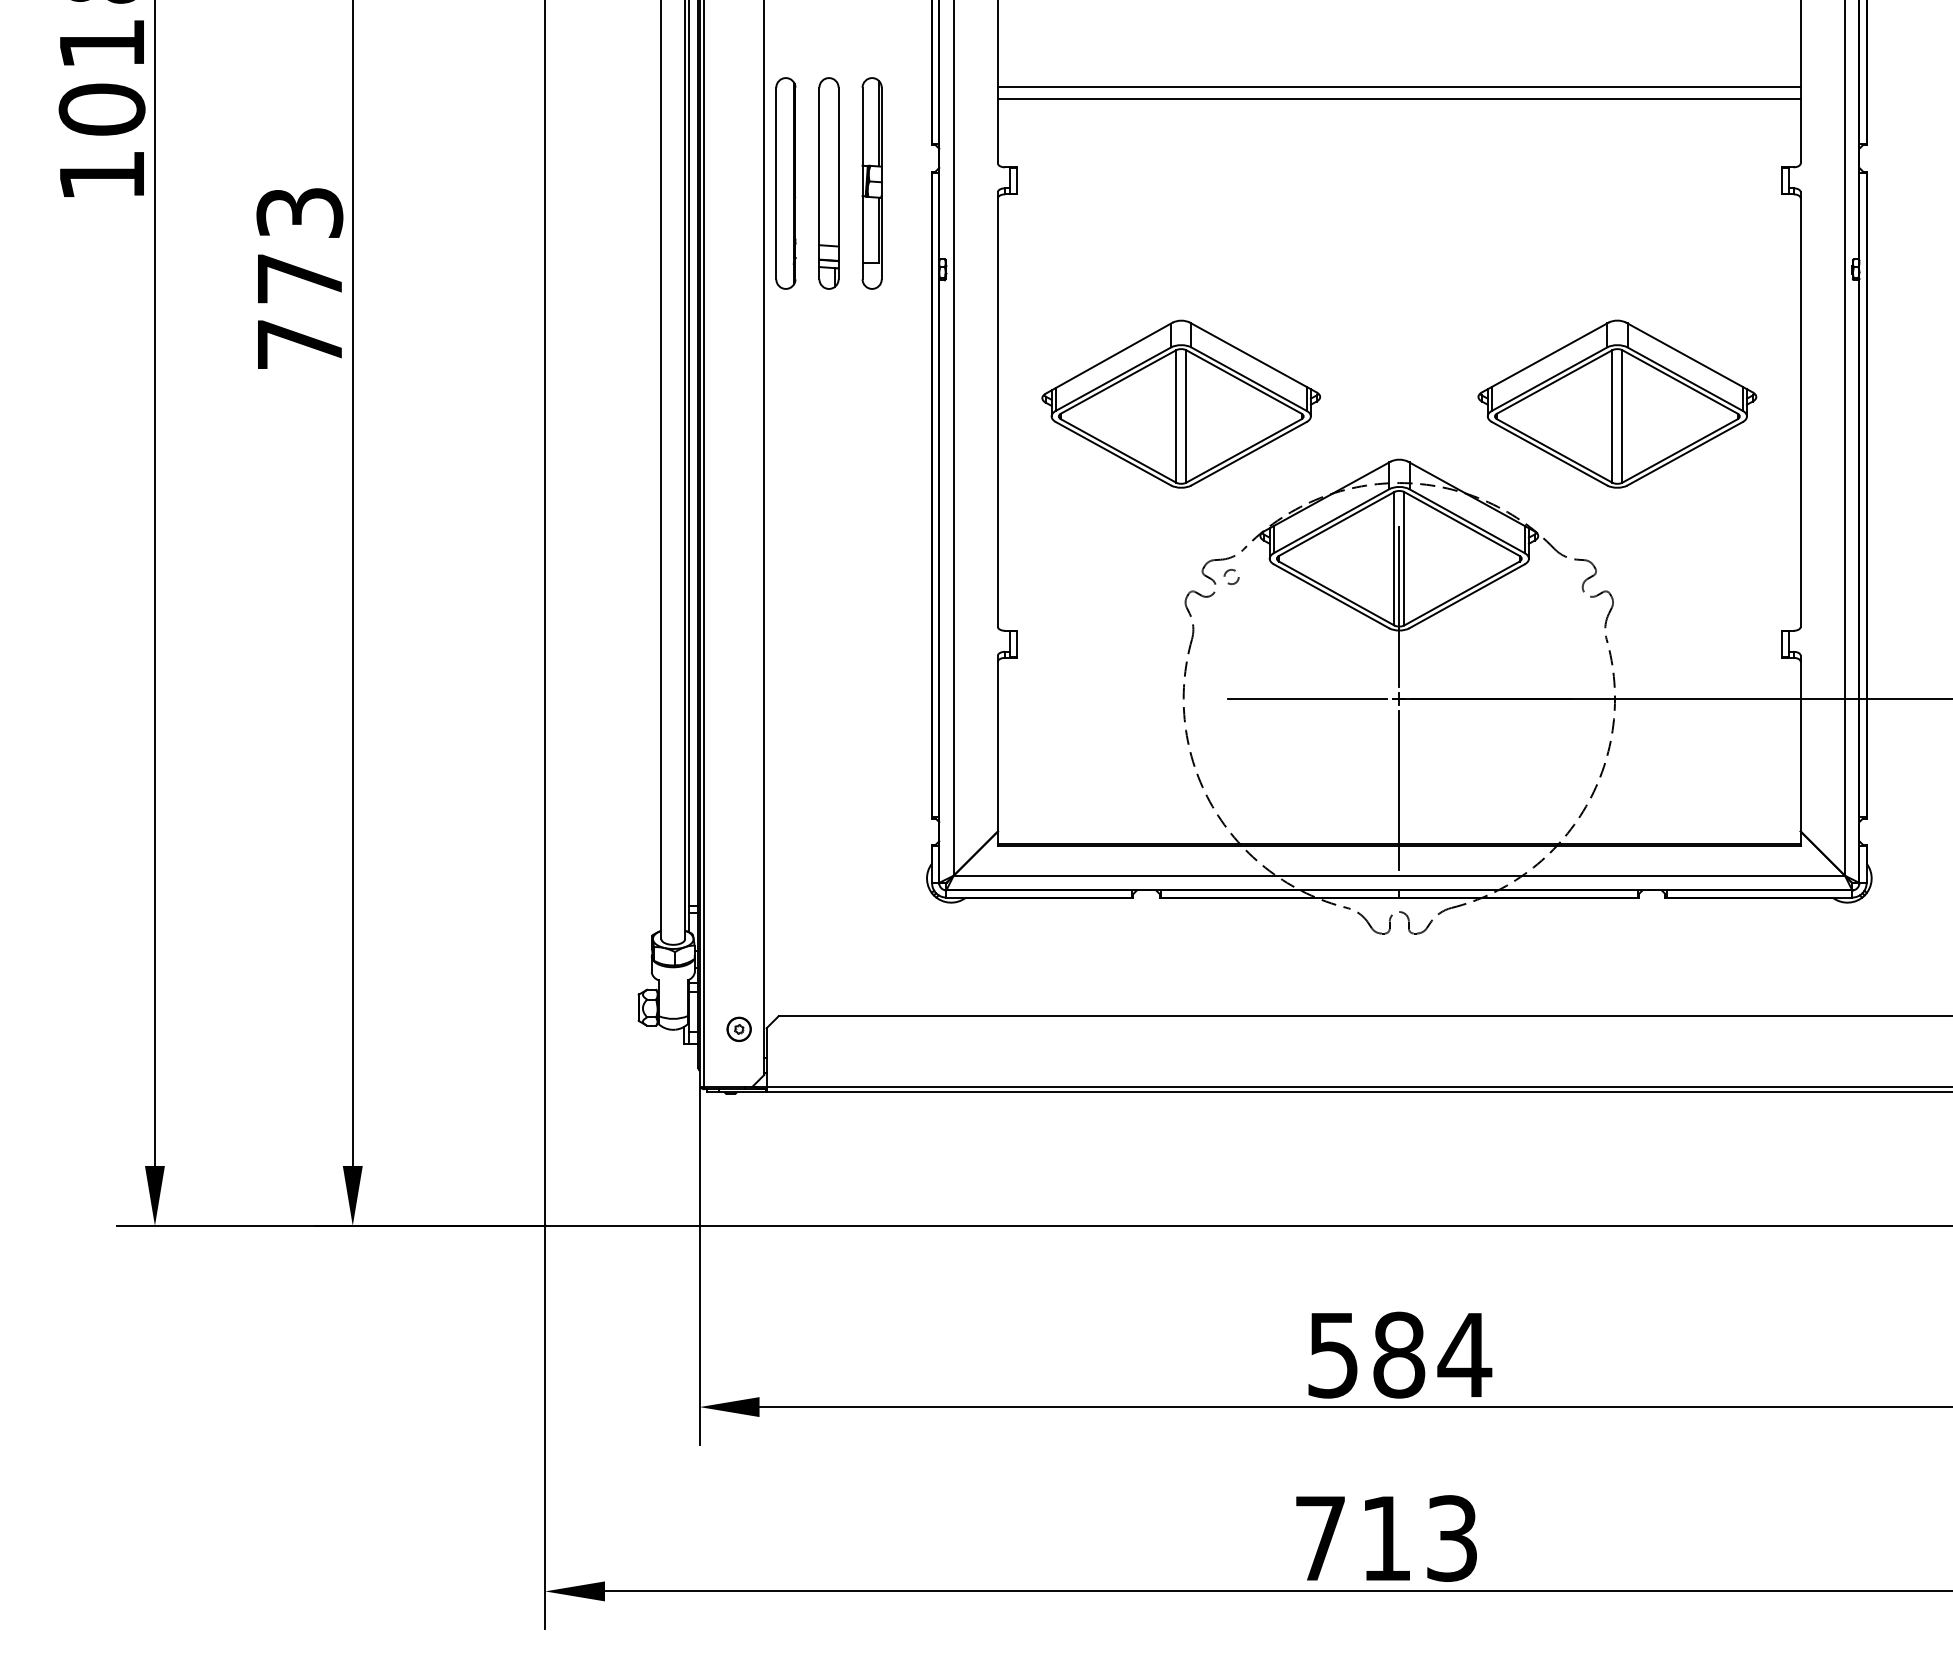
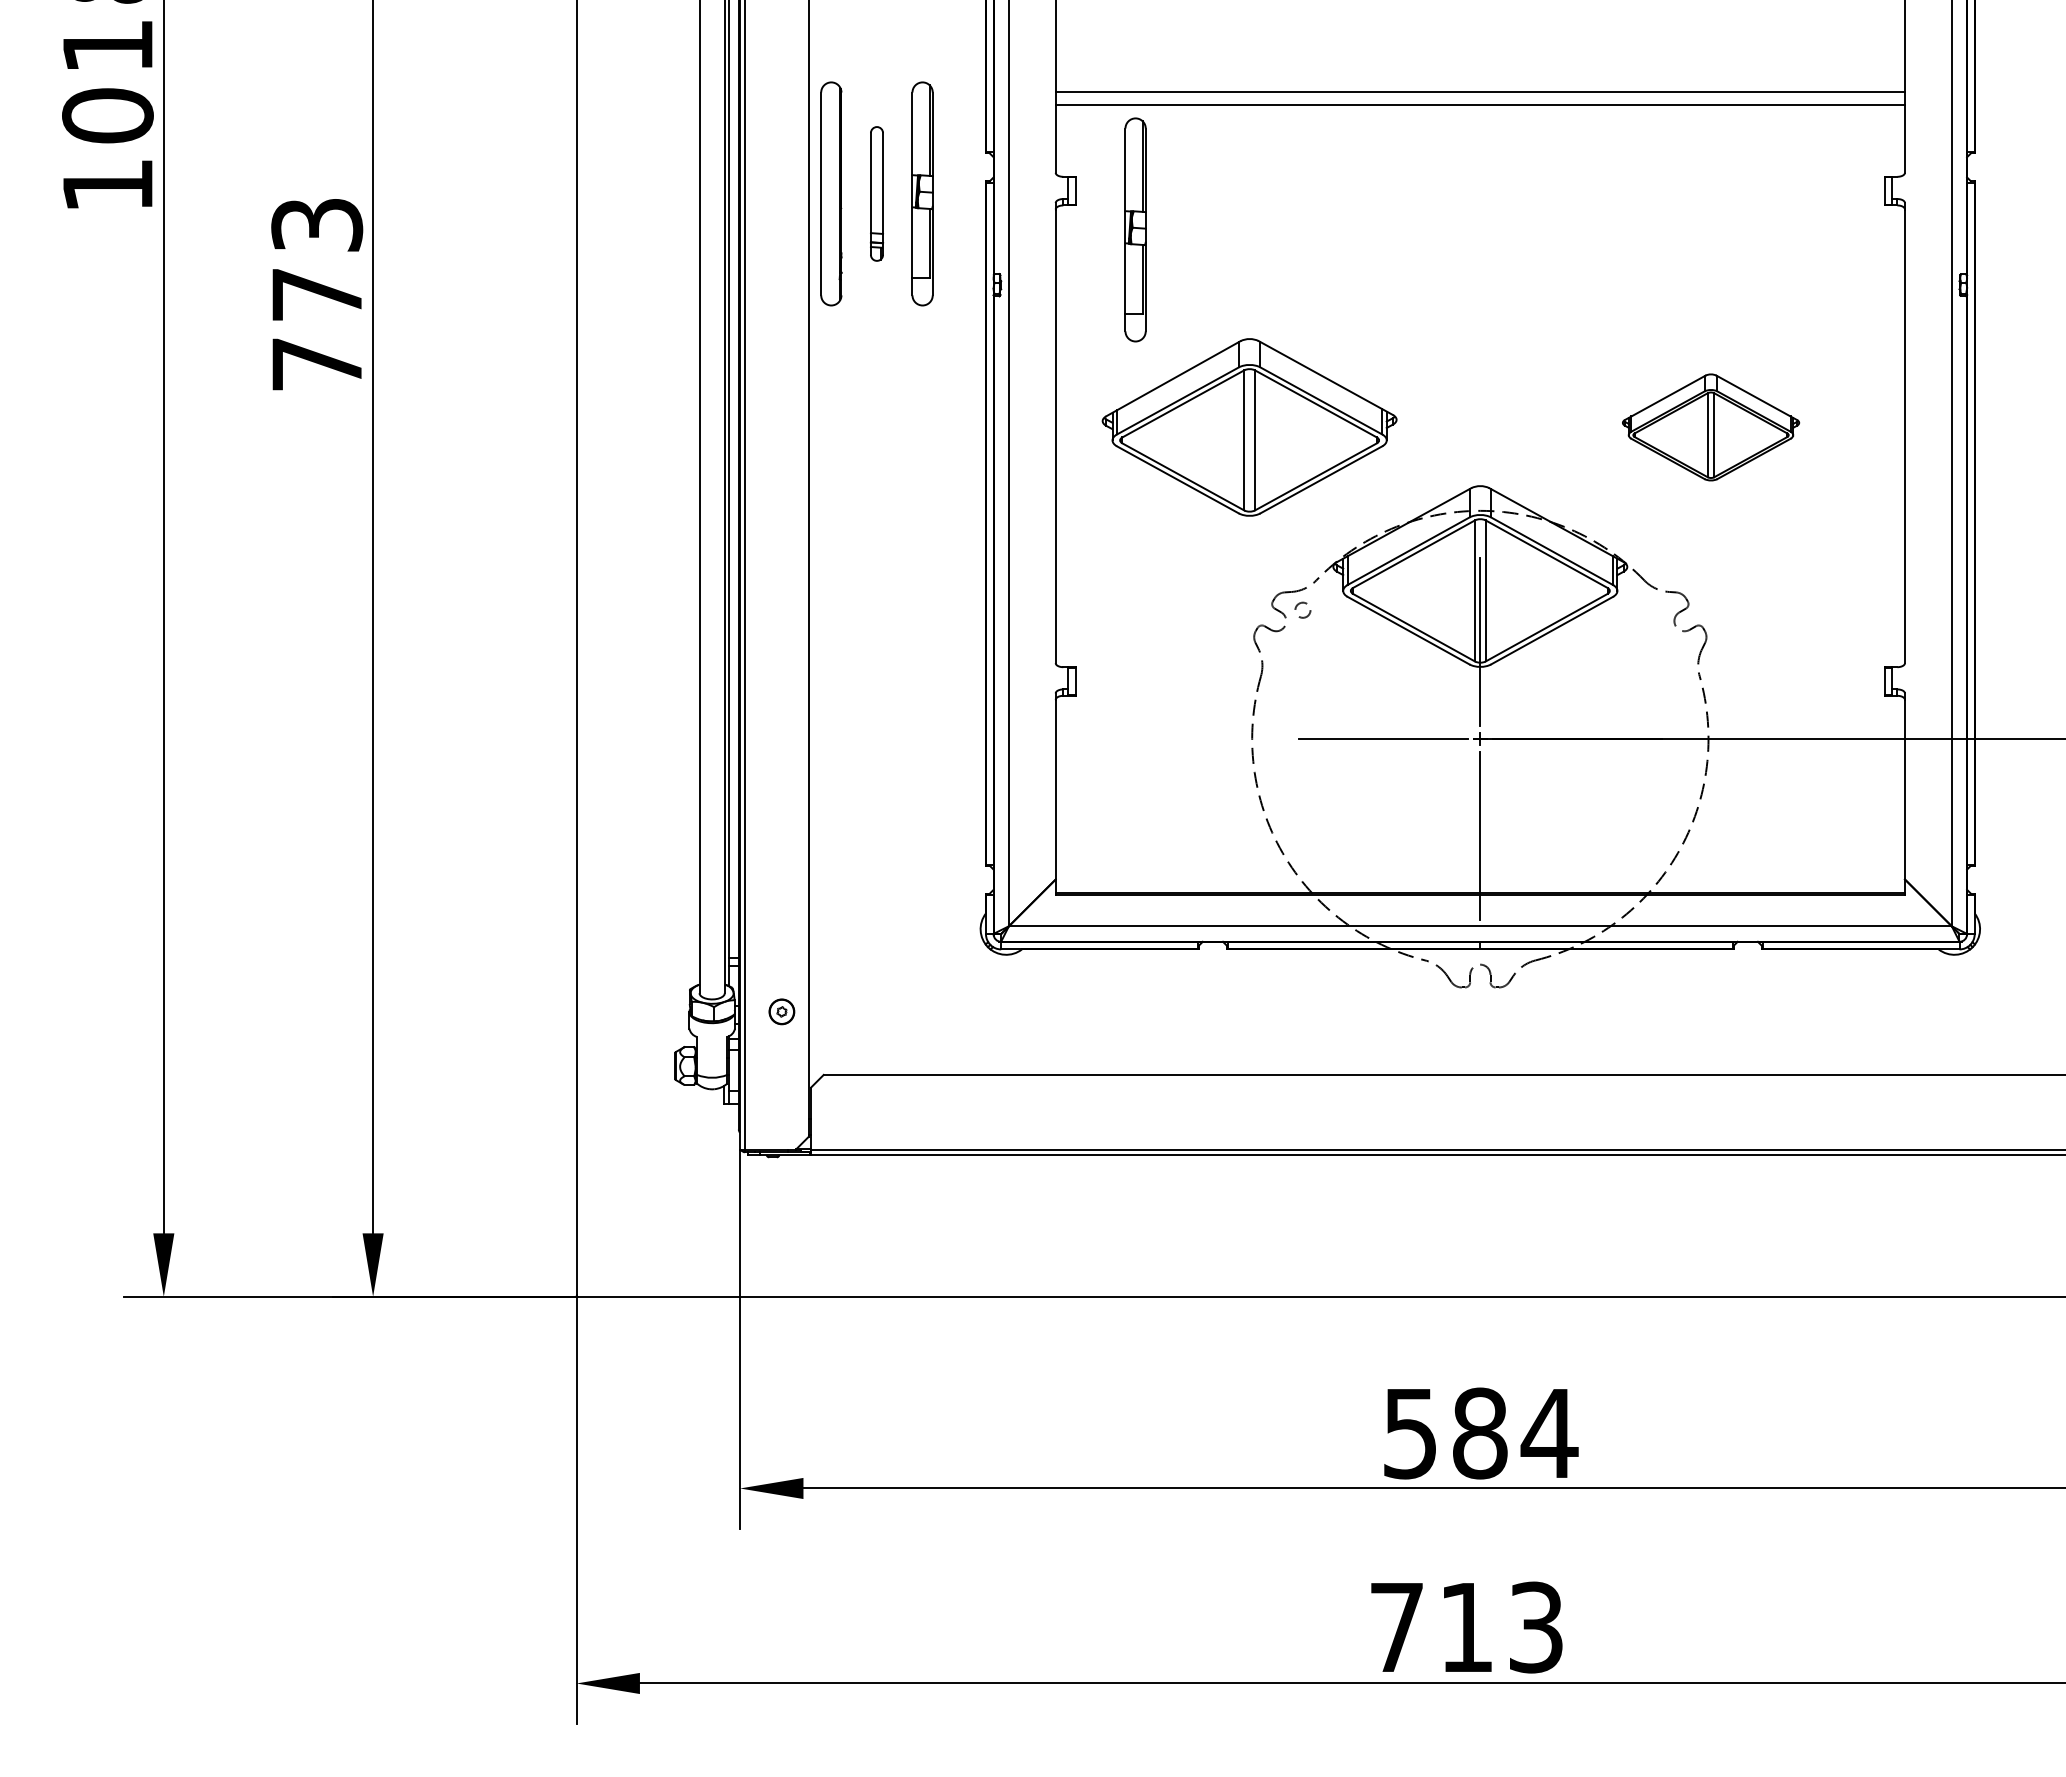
part: (828, 183) -> (876, 193), size x0.6
part: (1073, 217) -> (1135, 229), added
part: (1616, 404) -> (1710, 427), size x0.6
part: (738, 1029) -> (781, 1011), moved

